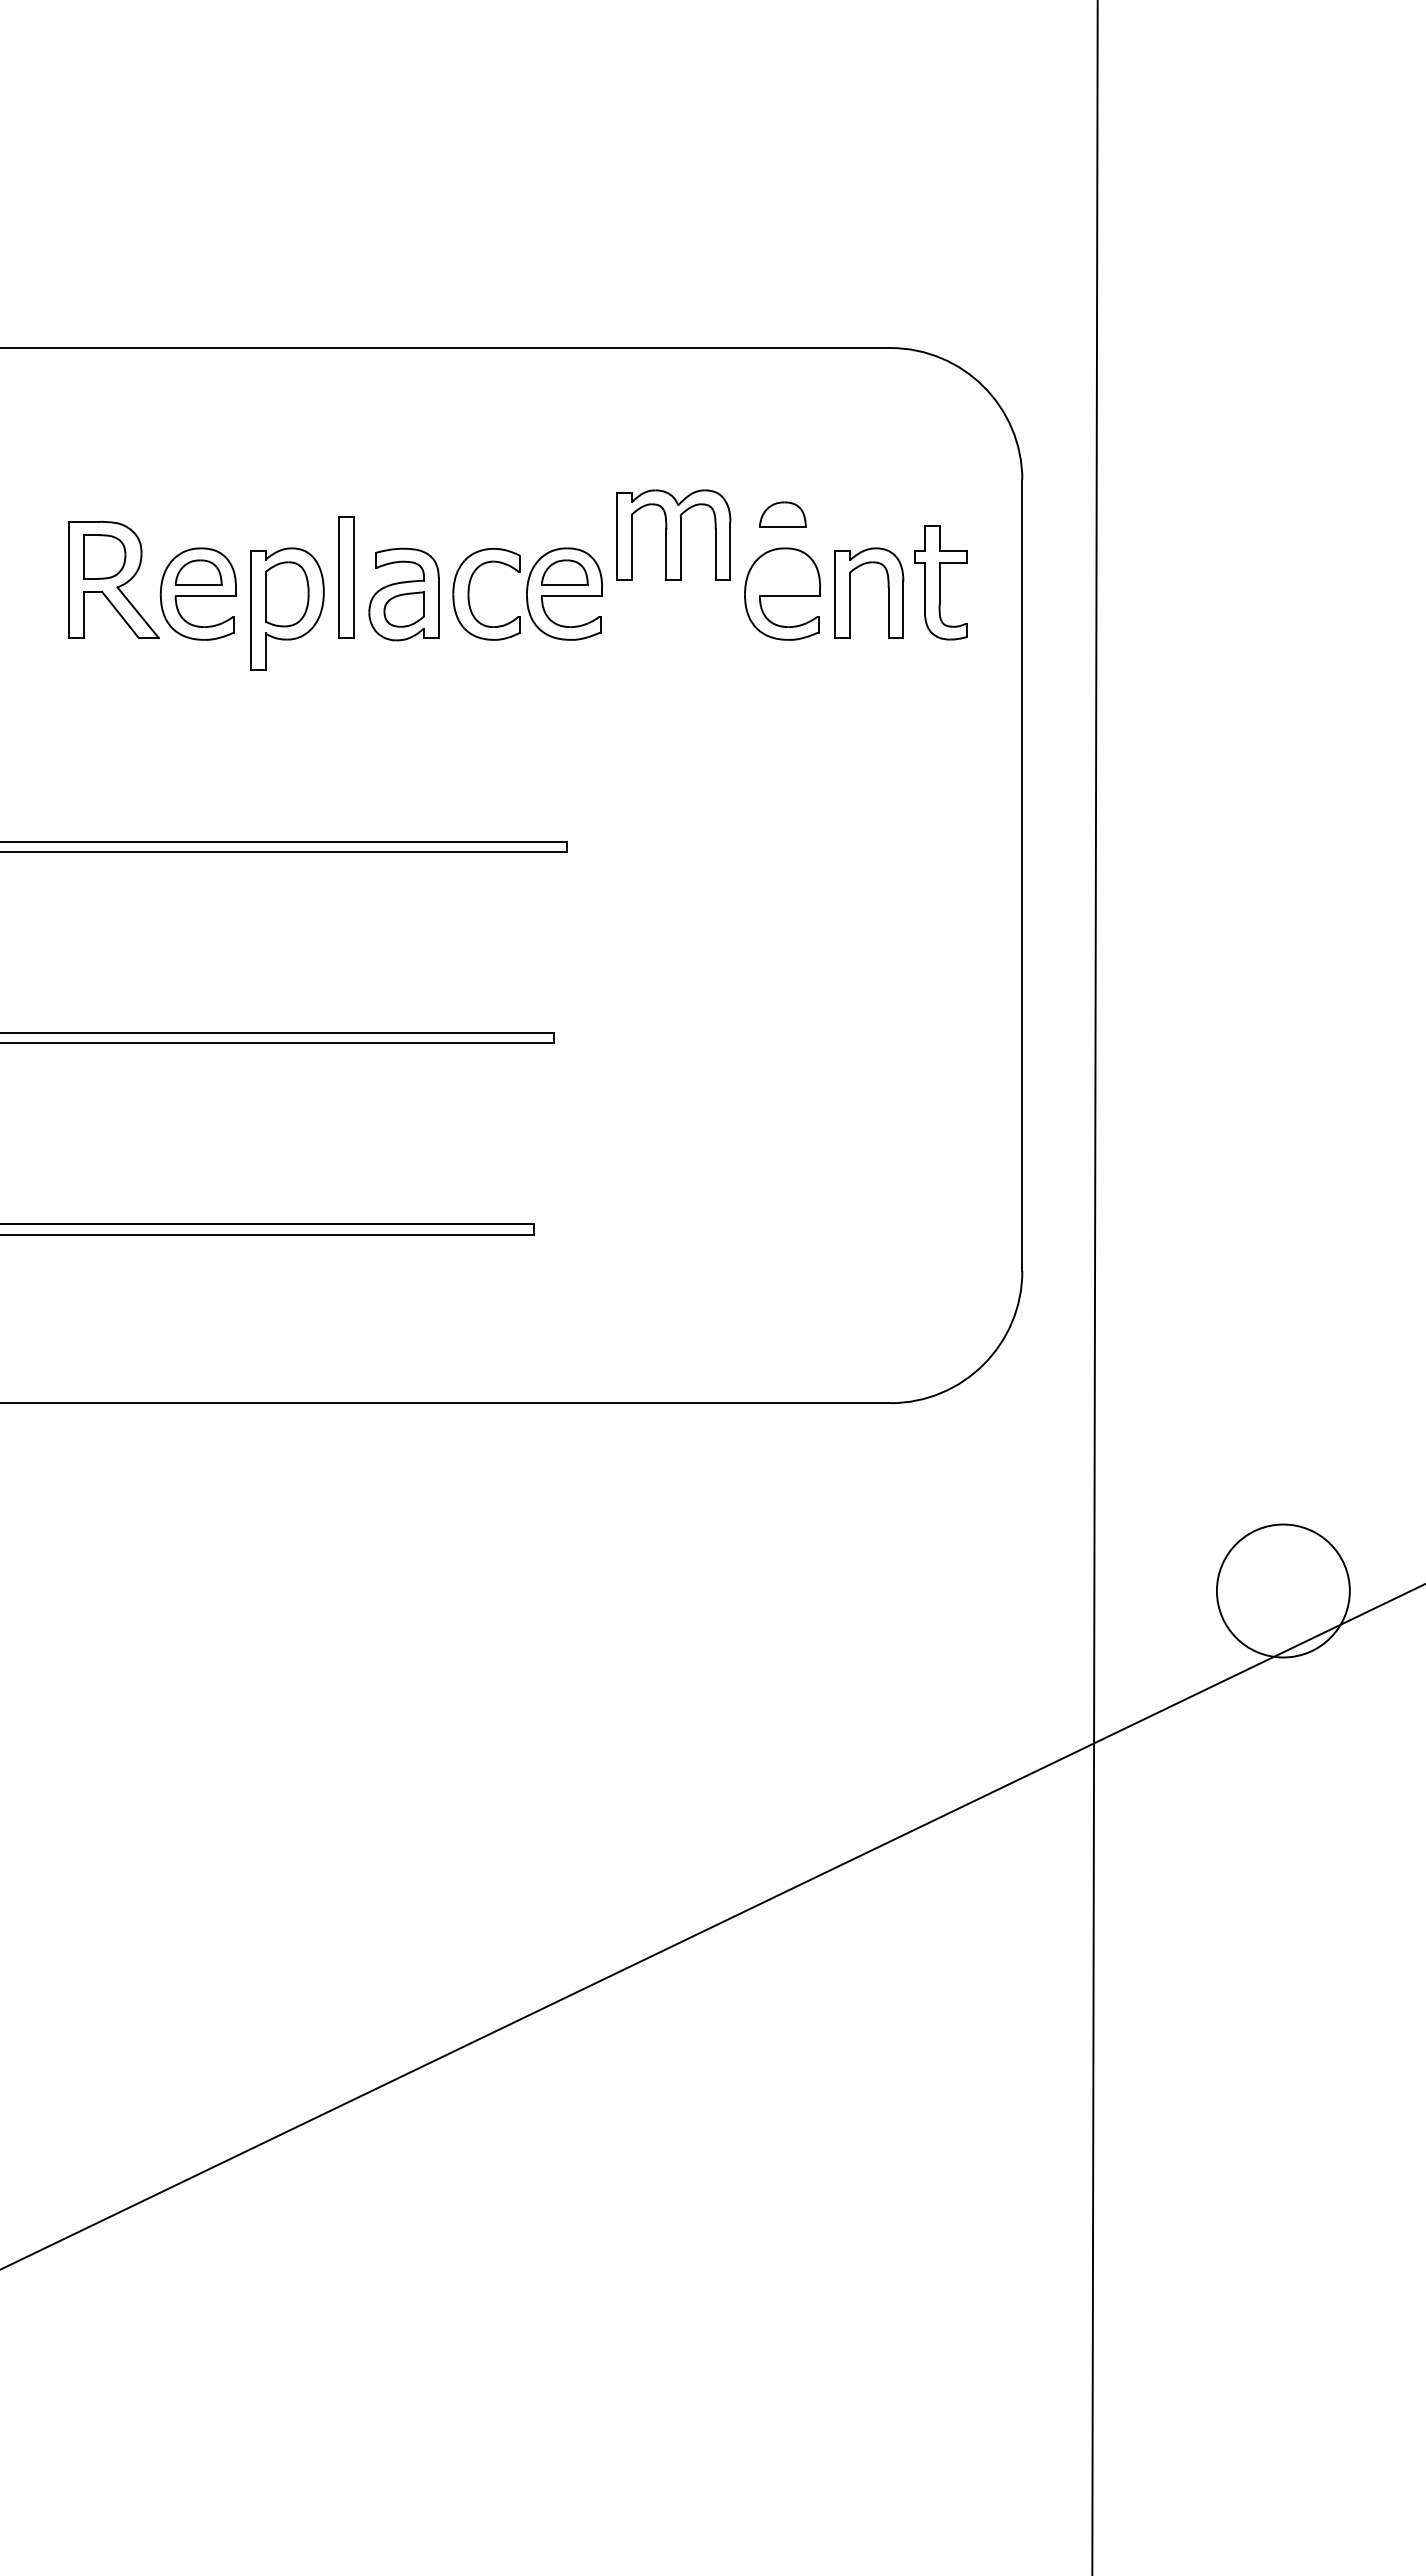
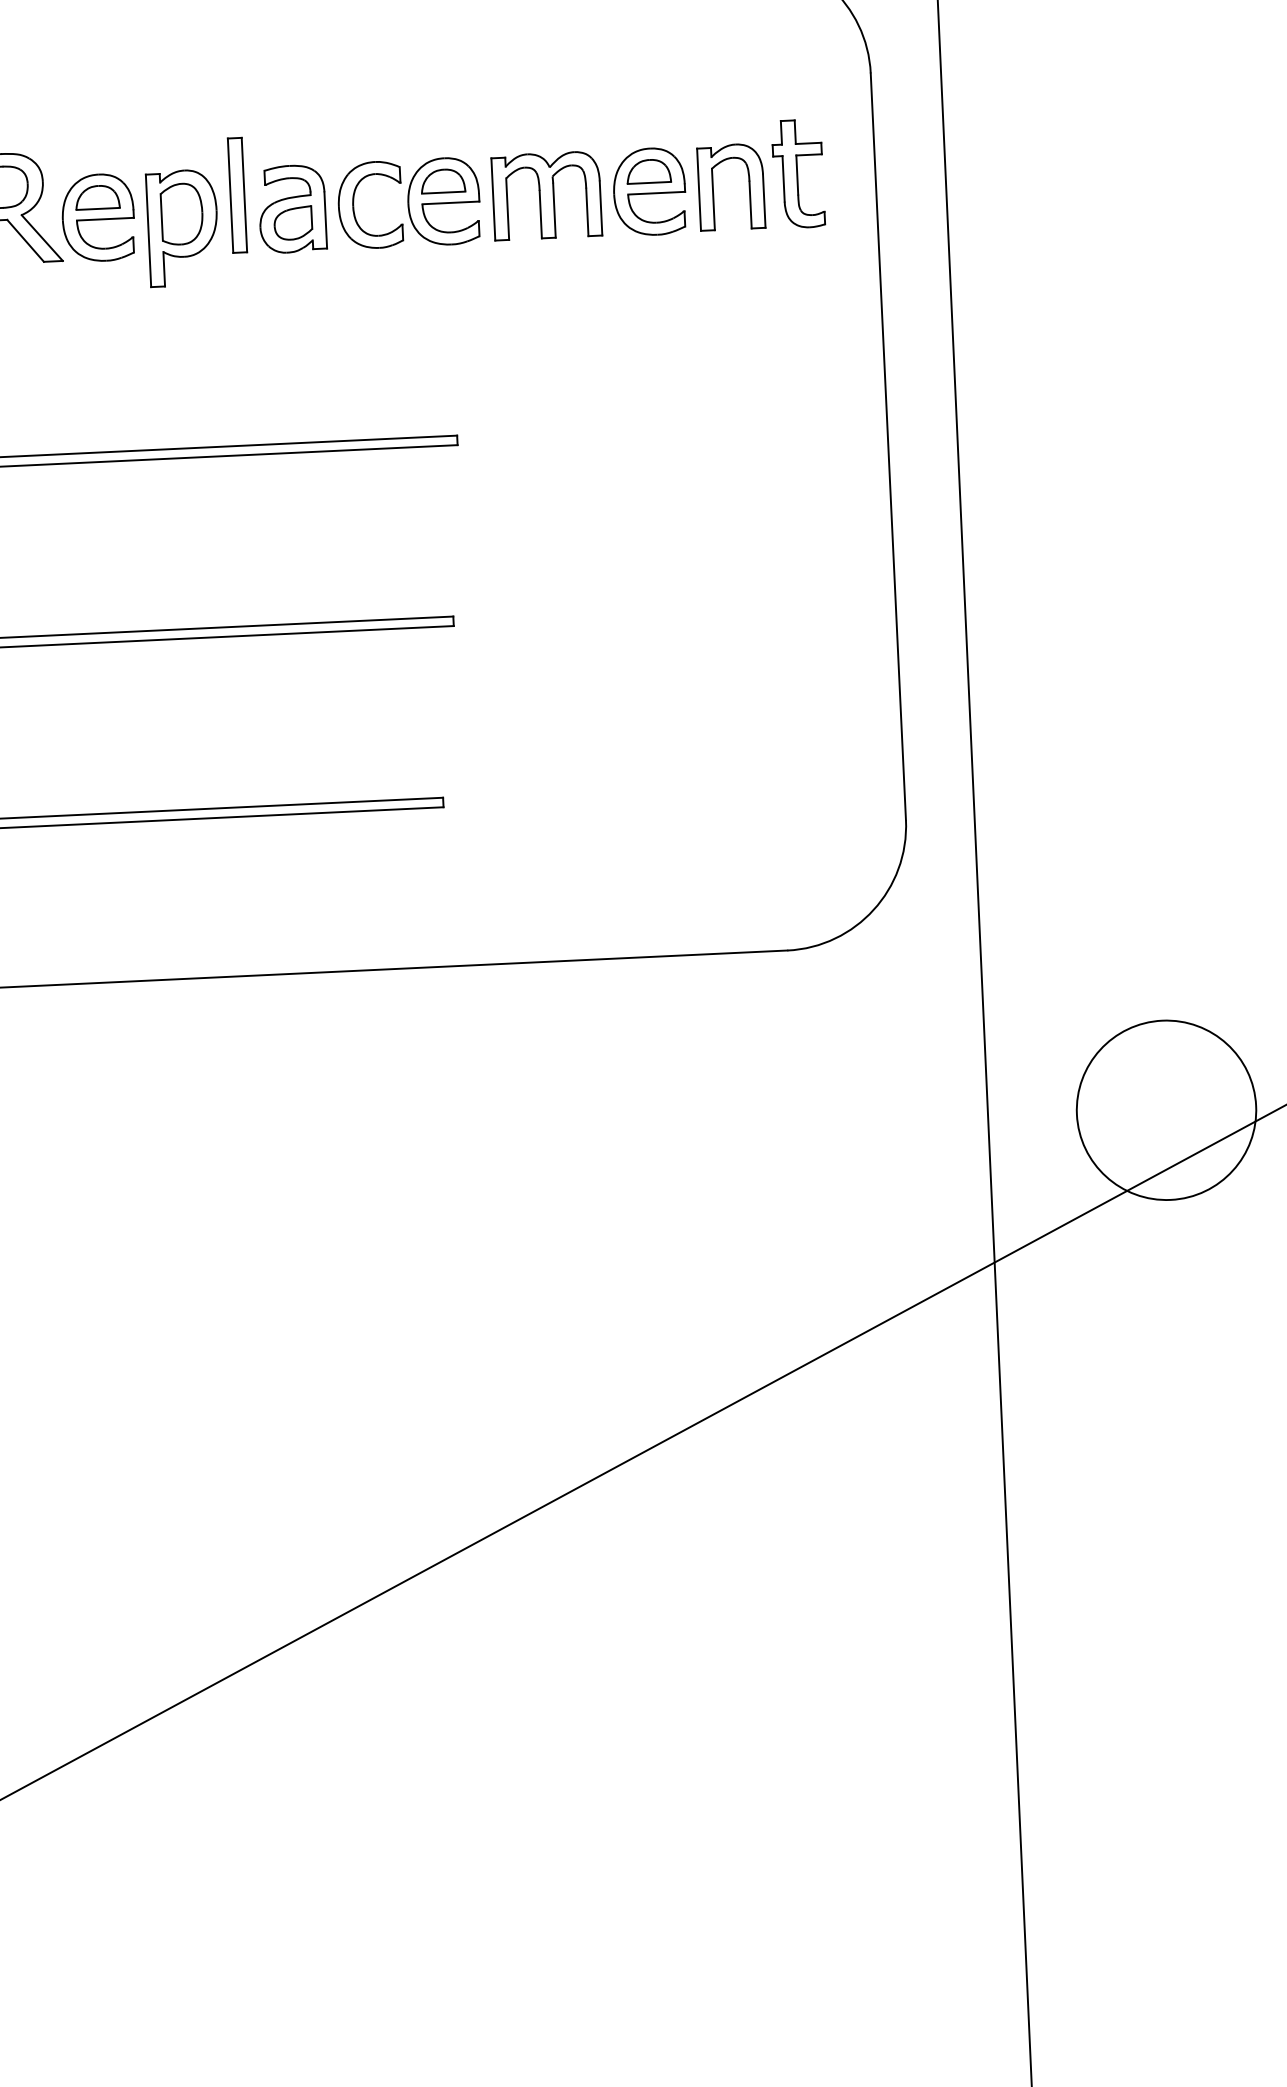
part: (782, 514) -> (648, 171), moved
part: (673, 534) -> (546, 195), moved
circle: (1283, 1590) -> (1166, 1109), size x1.43

